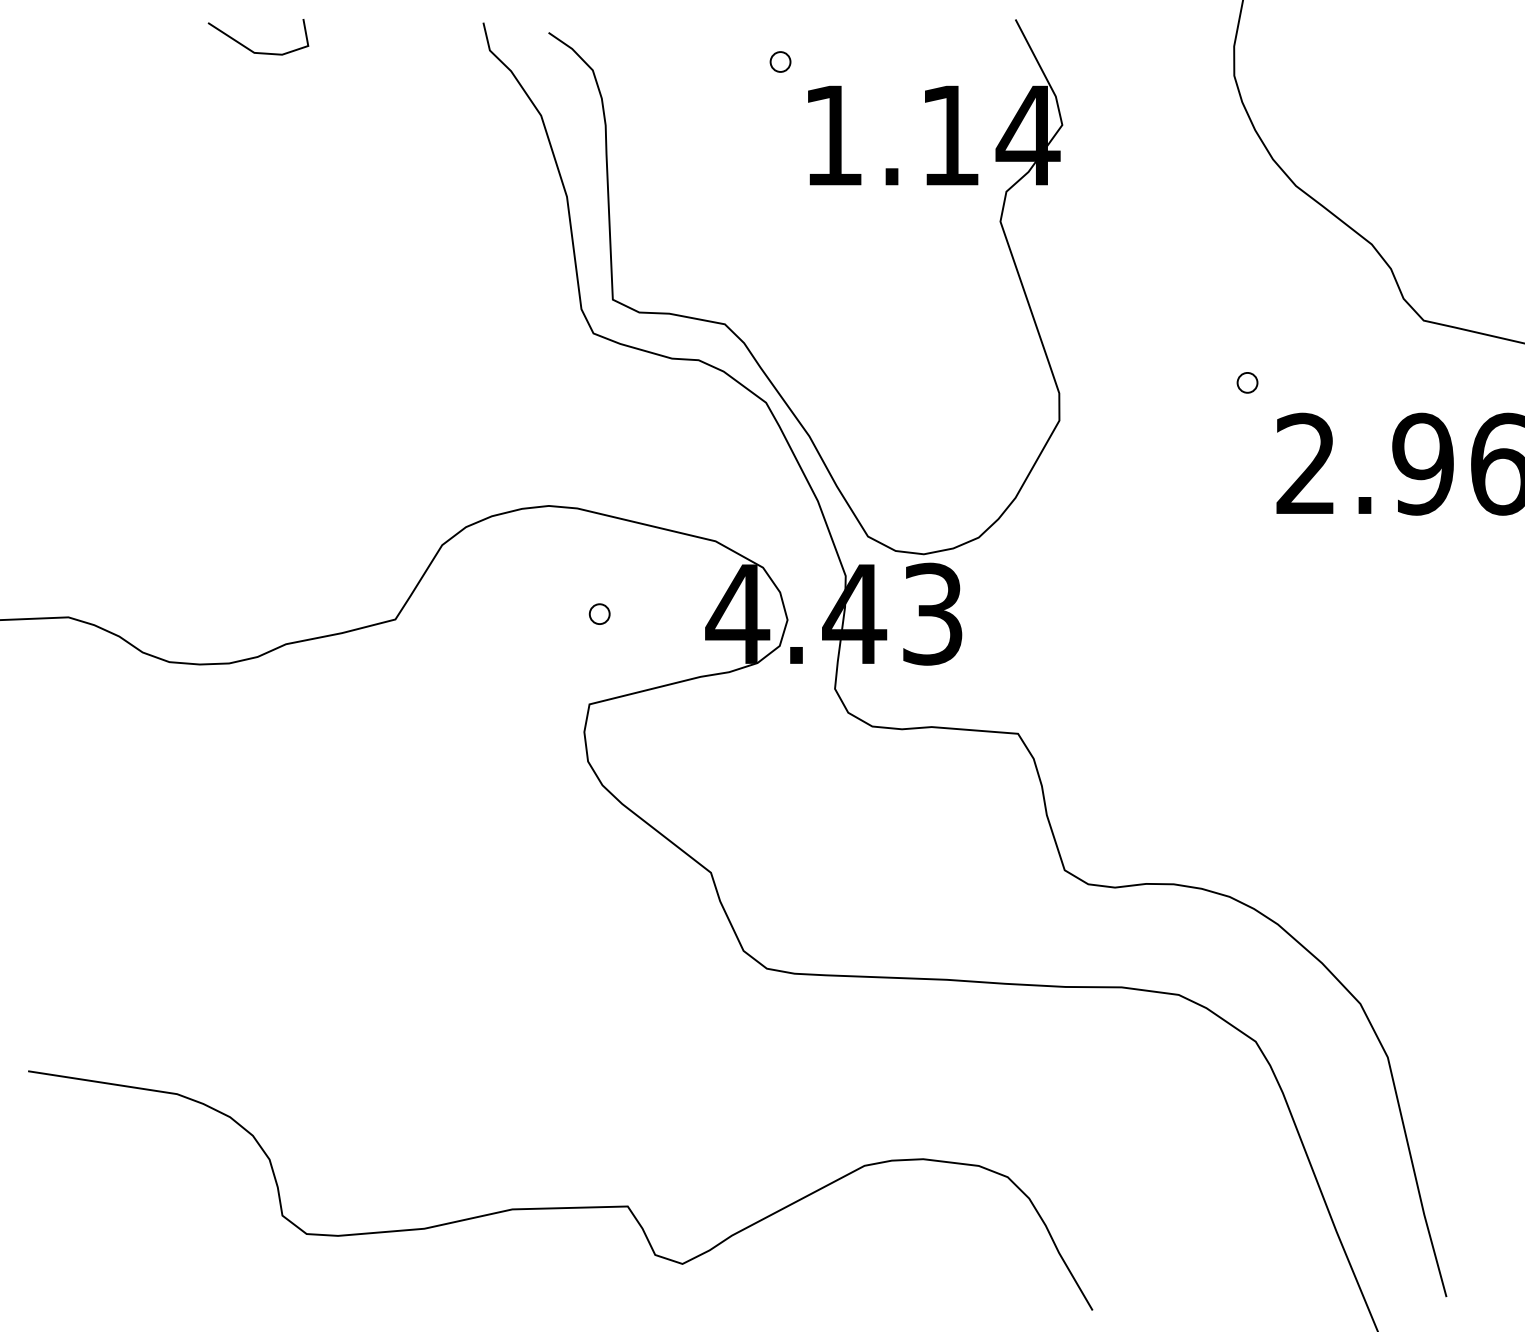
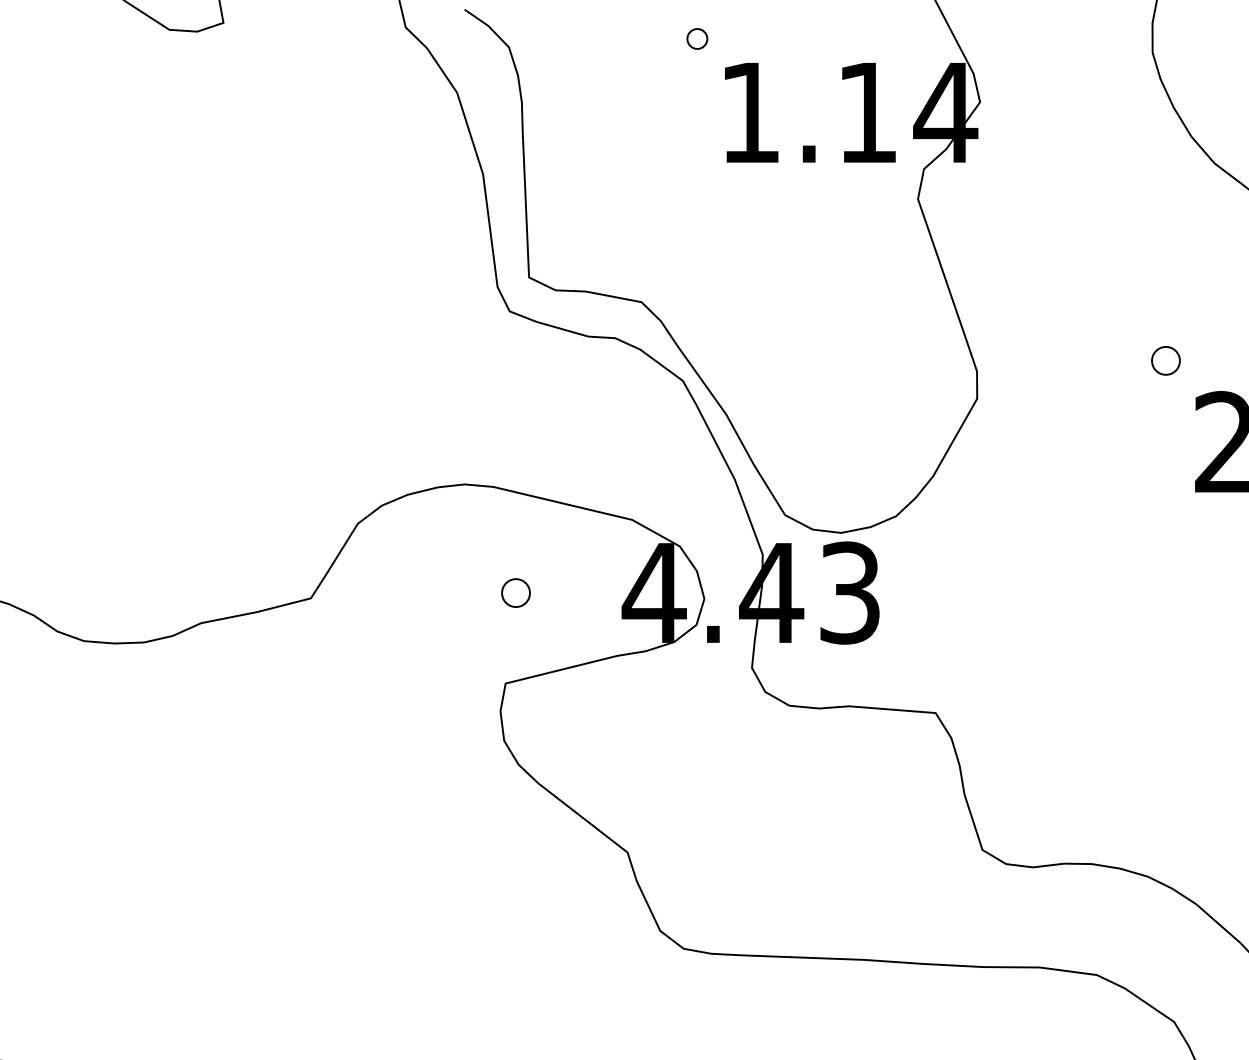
part: (1247, 382) -> (1165, 360), size x1.4
part: (599, 613) -> (515, 592), size x1.4

